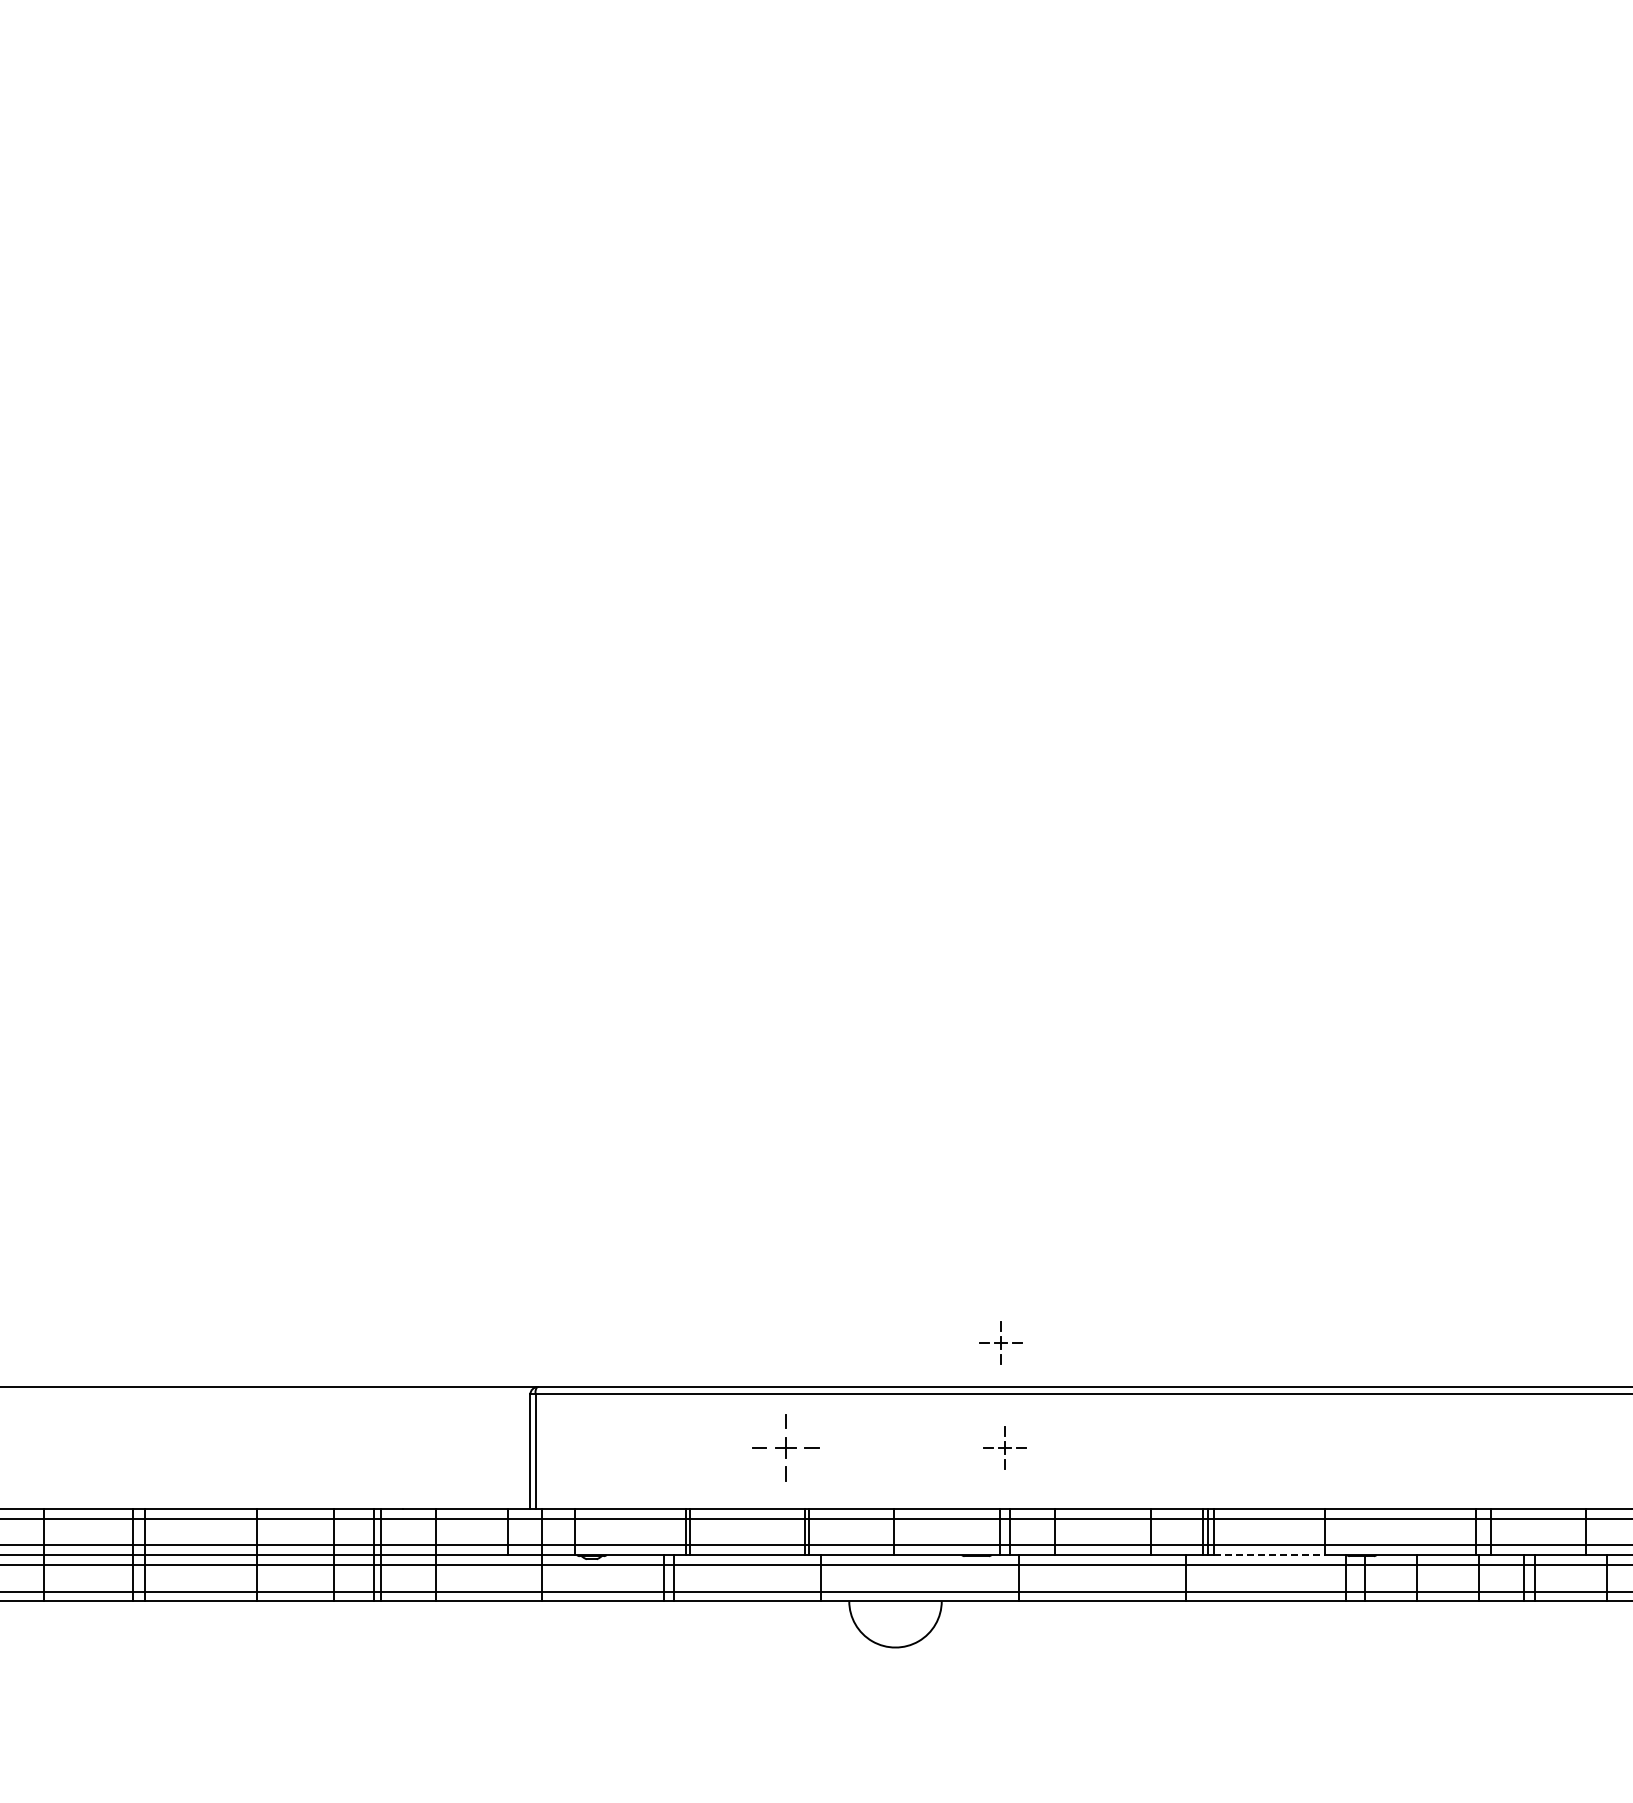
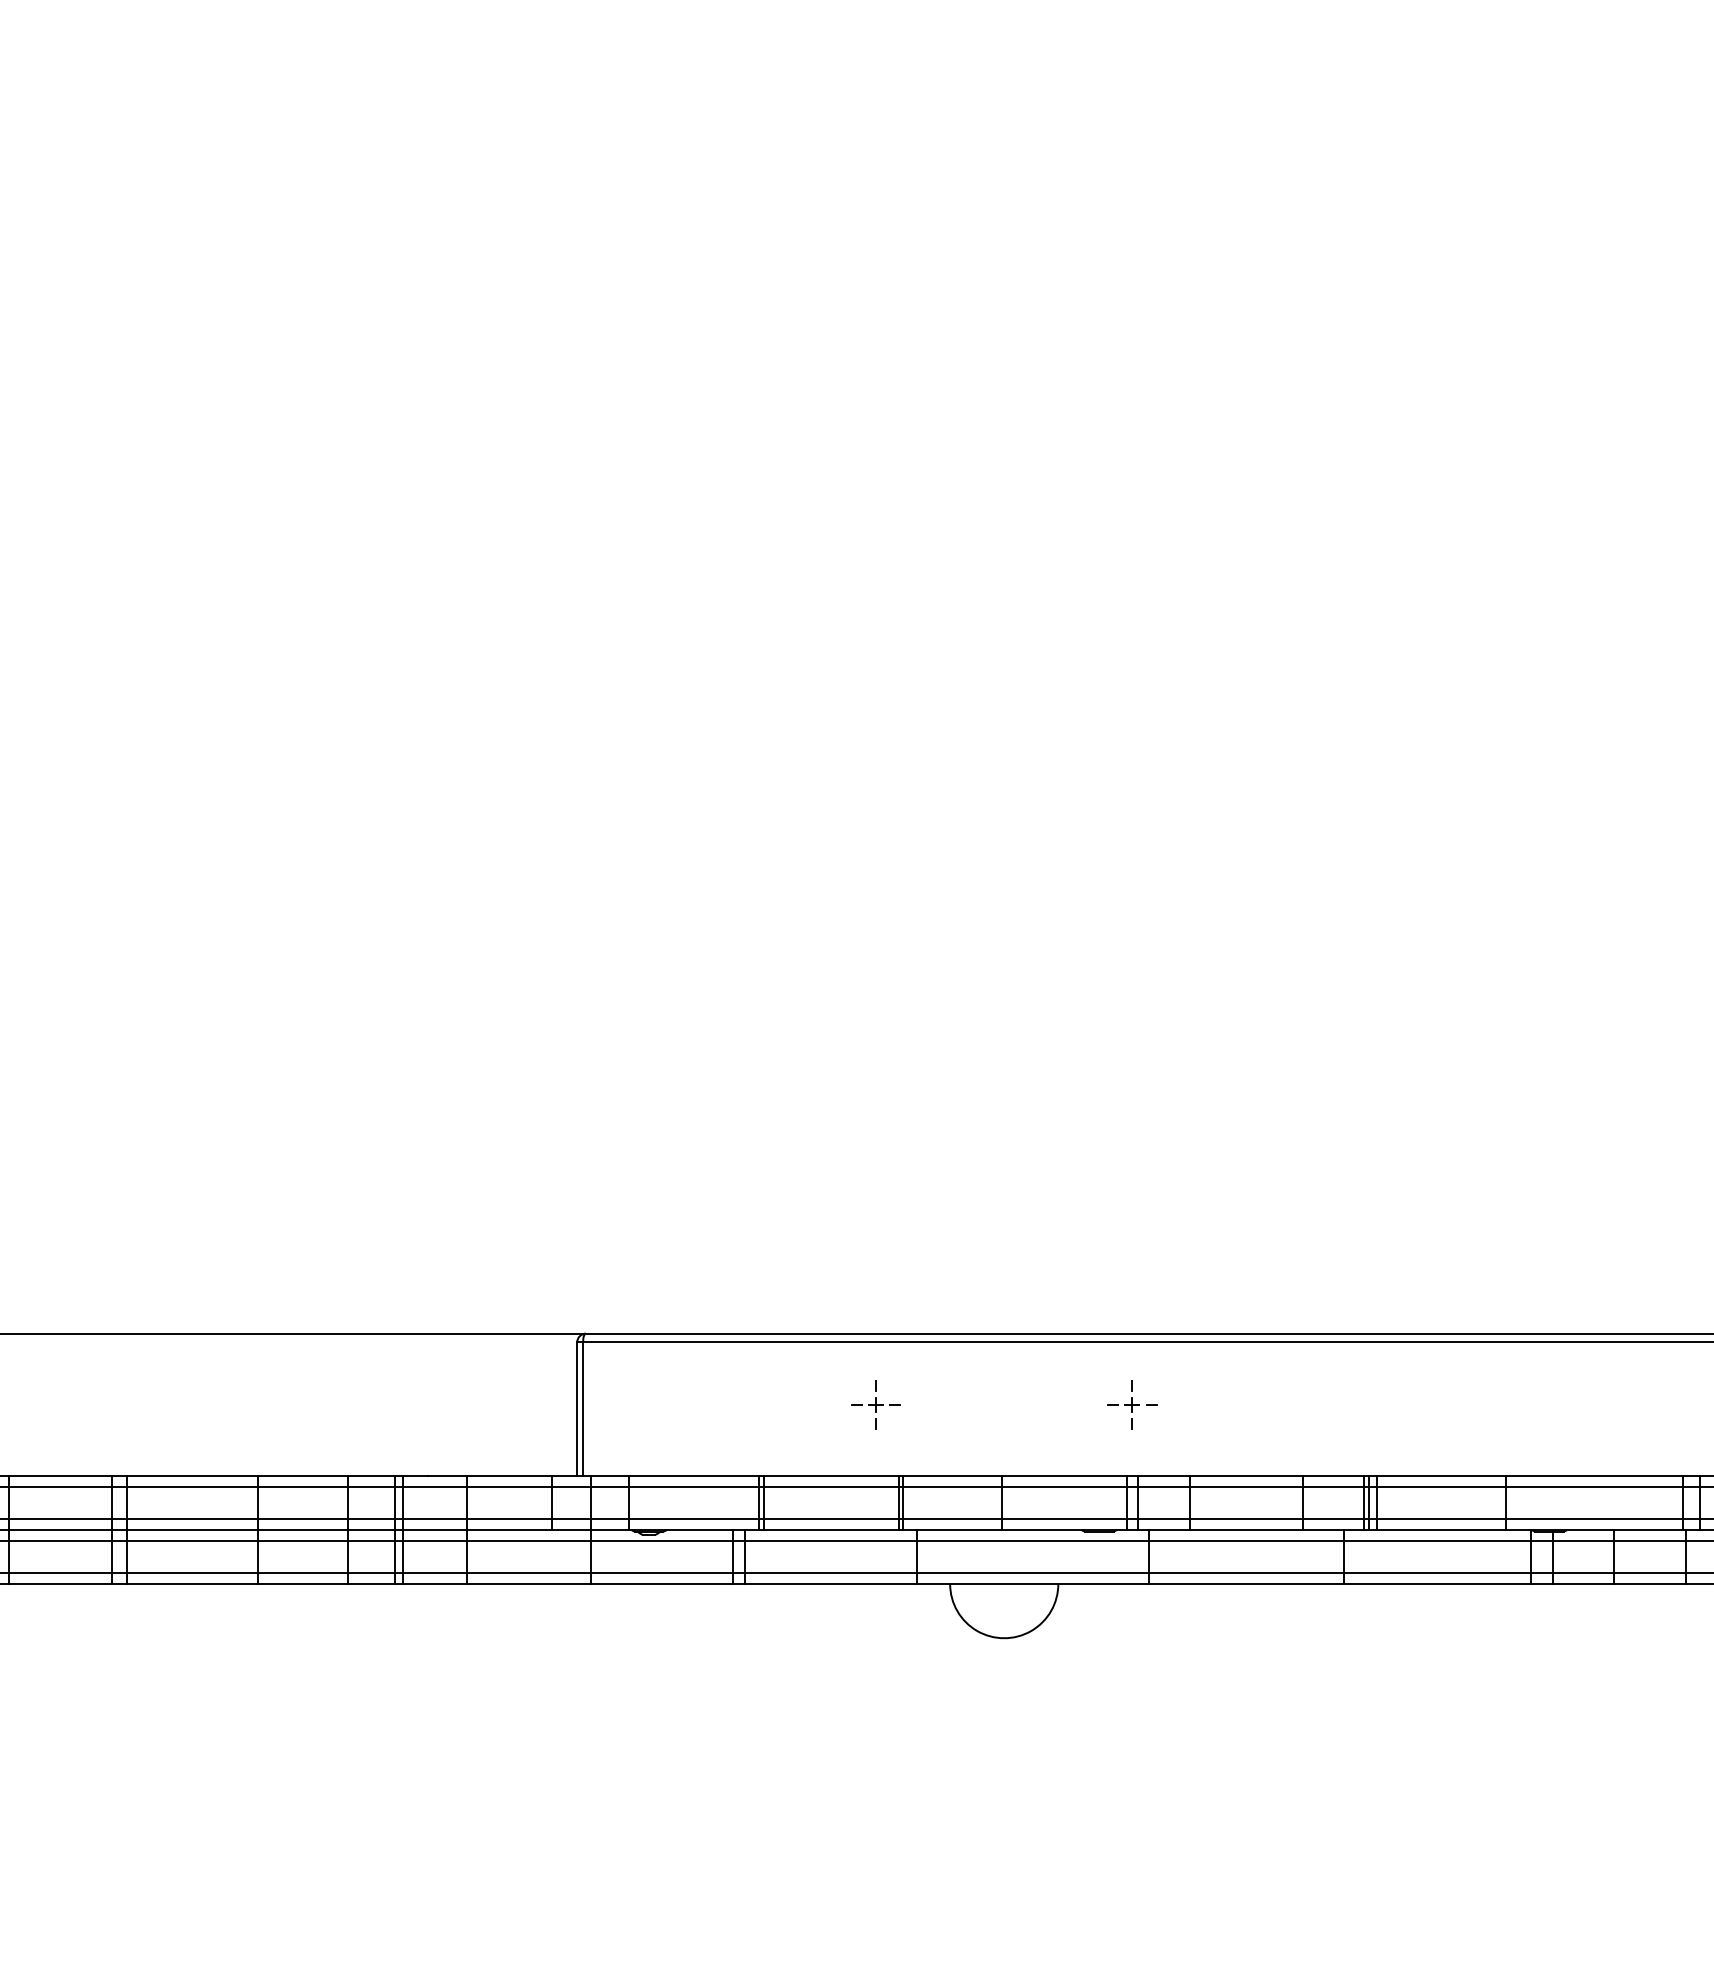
part: (1000, 1342) -> (1127, 1281), removed
part: (785, 1447) -> (875, 1404), size x0.62
line: (1269, 1555) -> (1441, 1530), dashed -> solid

